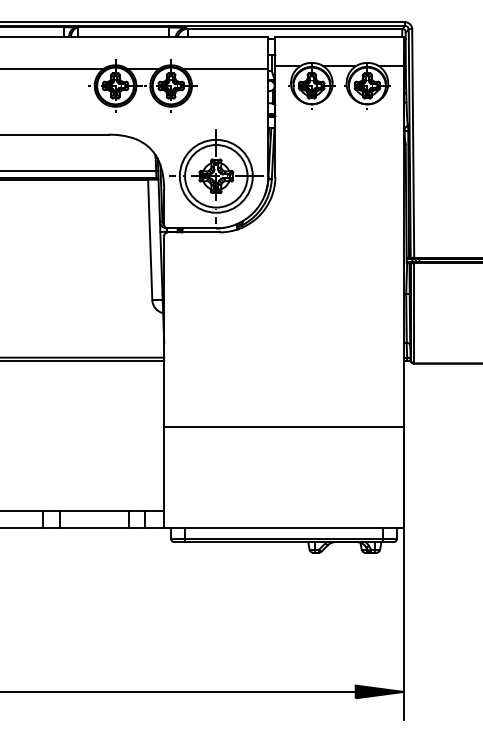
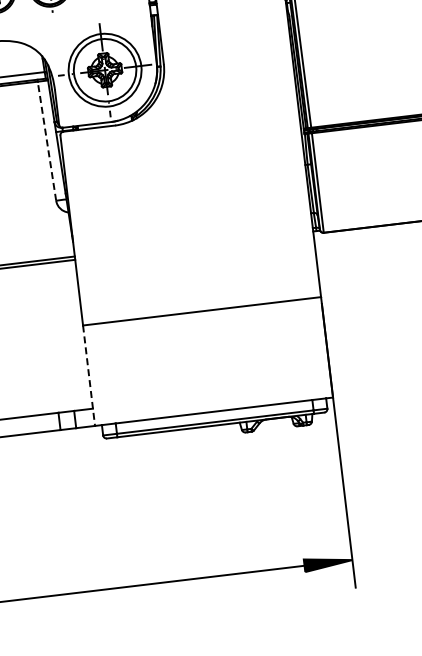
line: (150, 239) -> (47, 140), solid -> dashed
line: (164, 477) -> (89, 375), solid -> dashed

